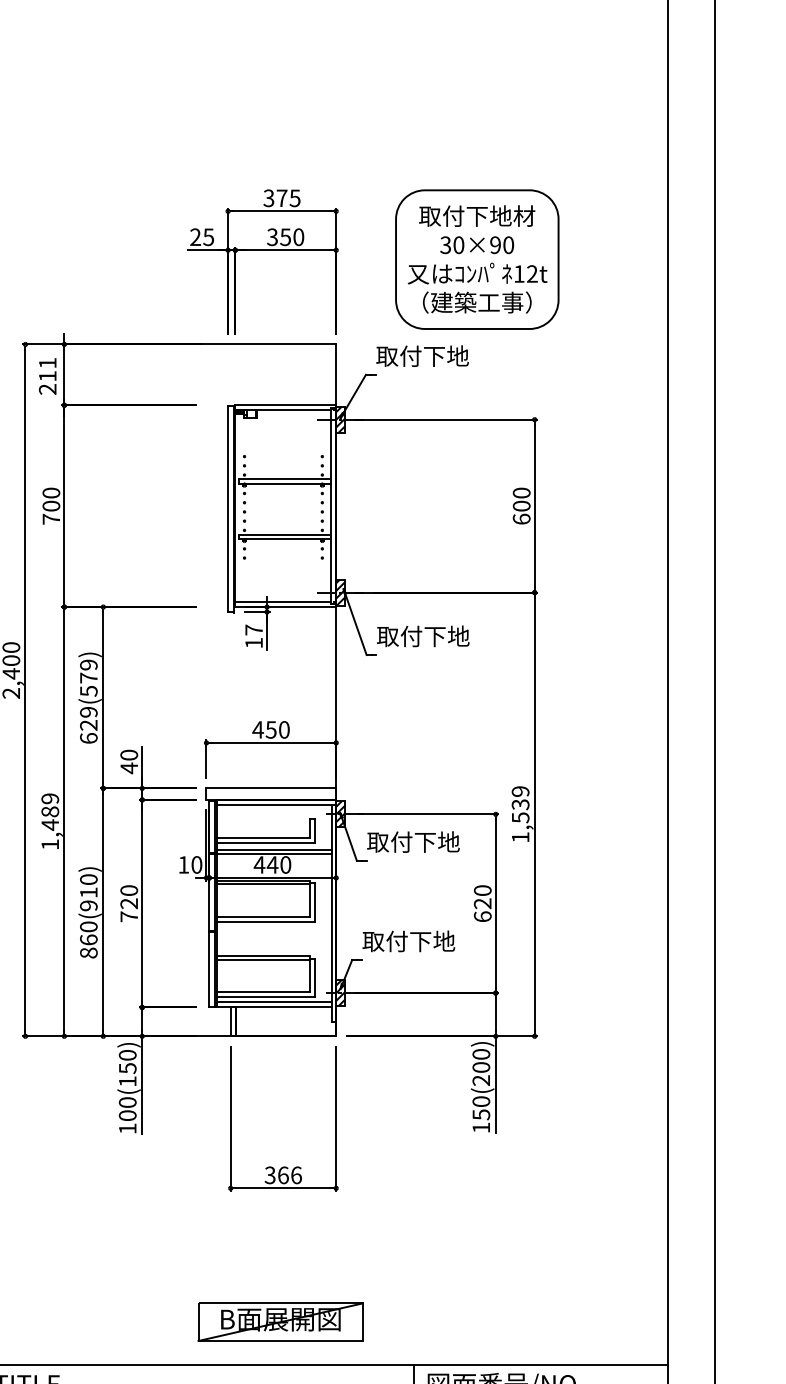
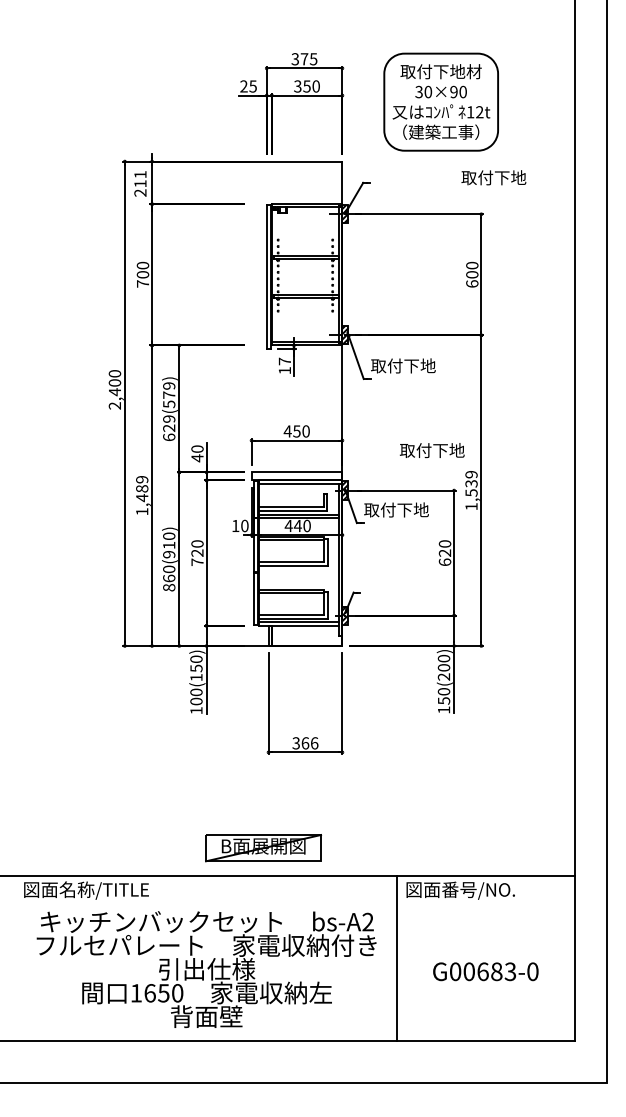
text: (422, 355) -> (493, 177), moved
text: (407, 941) -> (431, 450), moved
part: (280, 1322) -> (263, 848), moved

